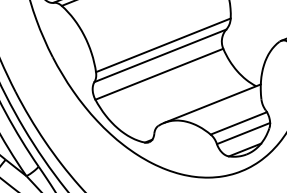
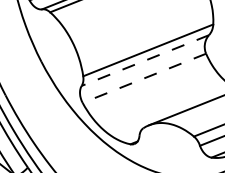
line: (160, 55) -> (145, 60), solid -> dashed
line: (159, 74) -> (144, 78), solid -> dashed

